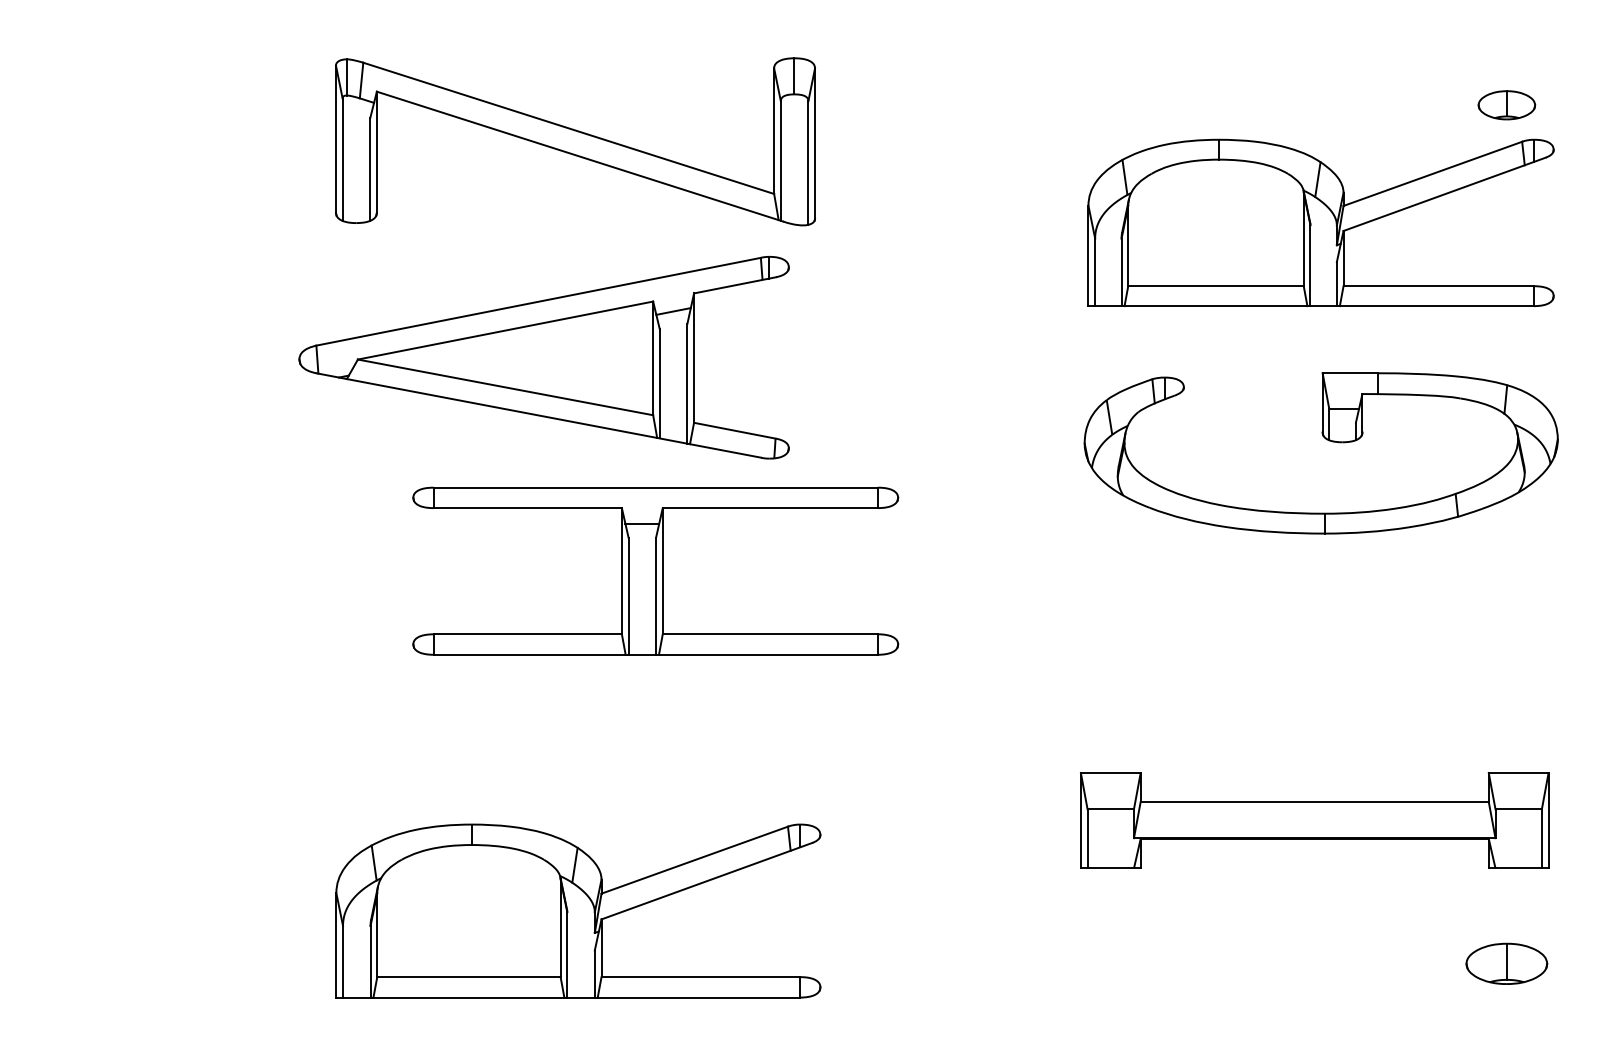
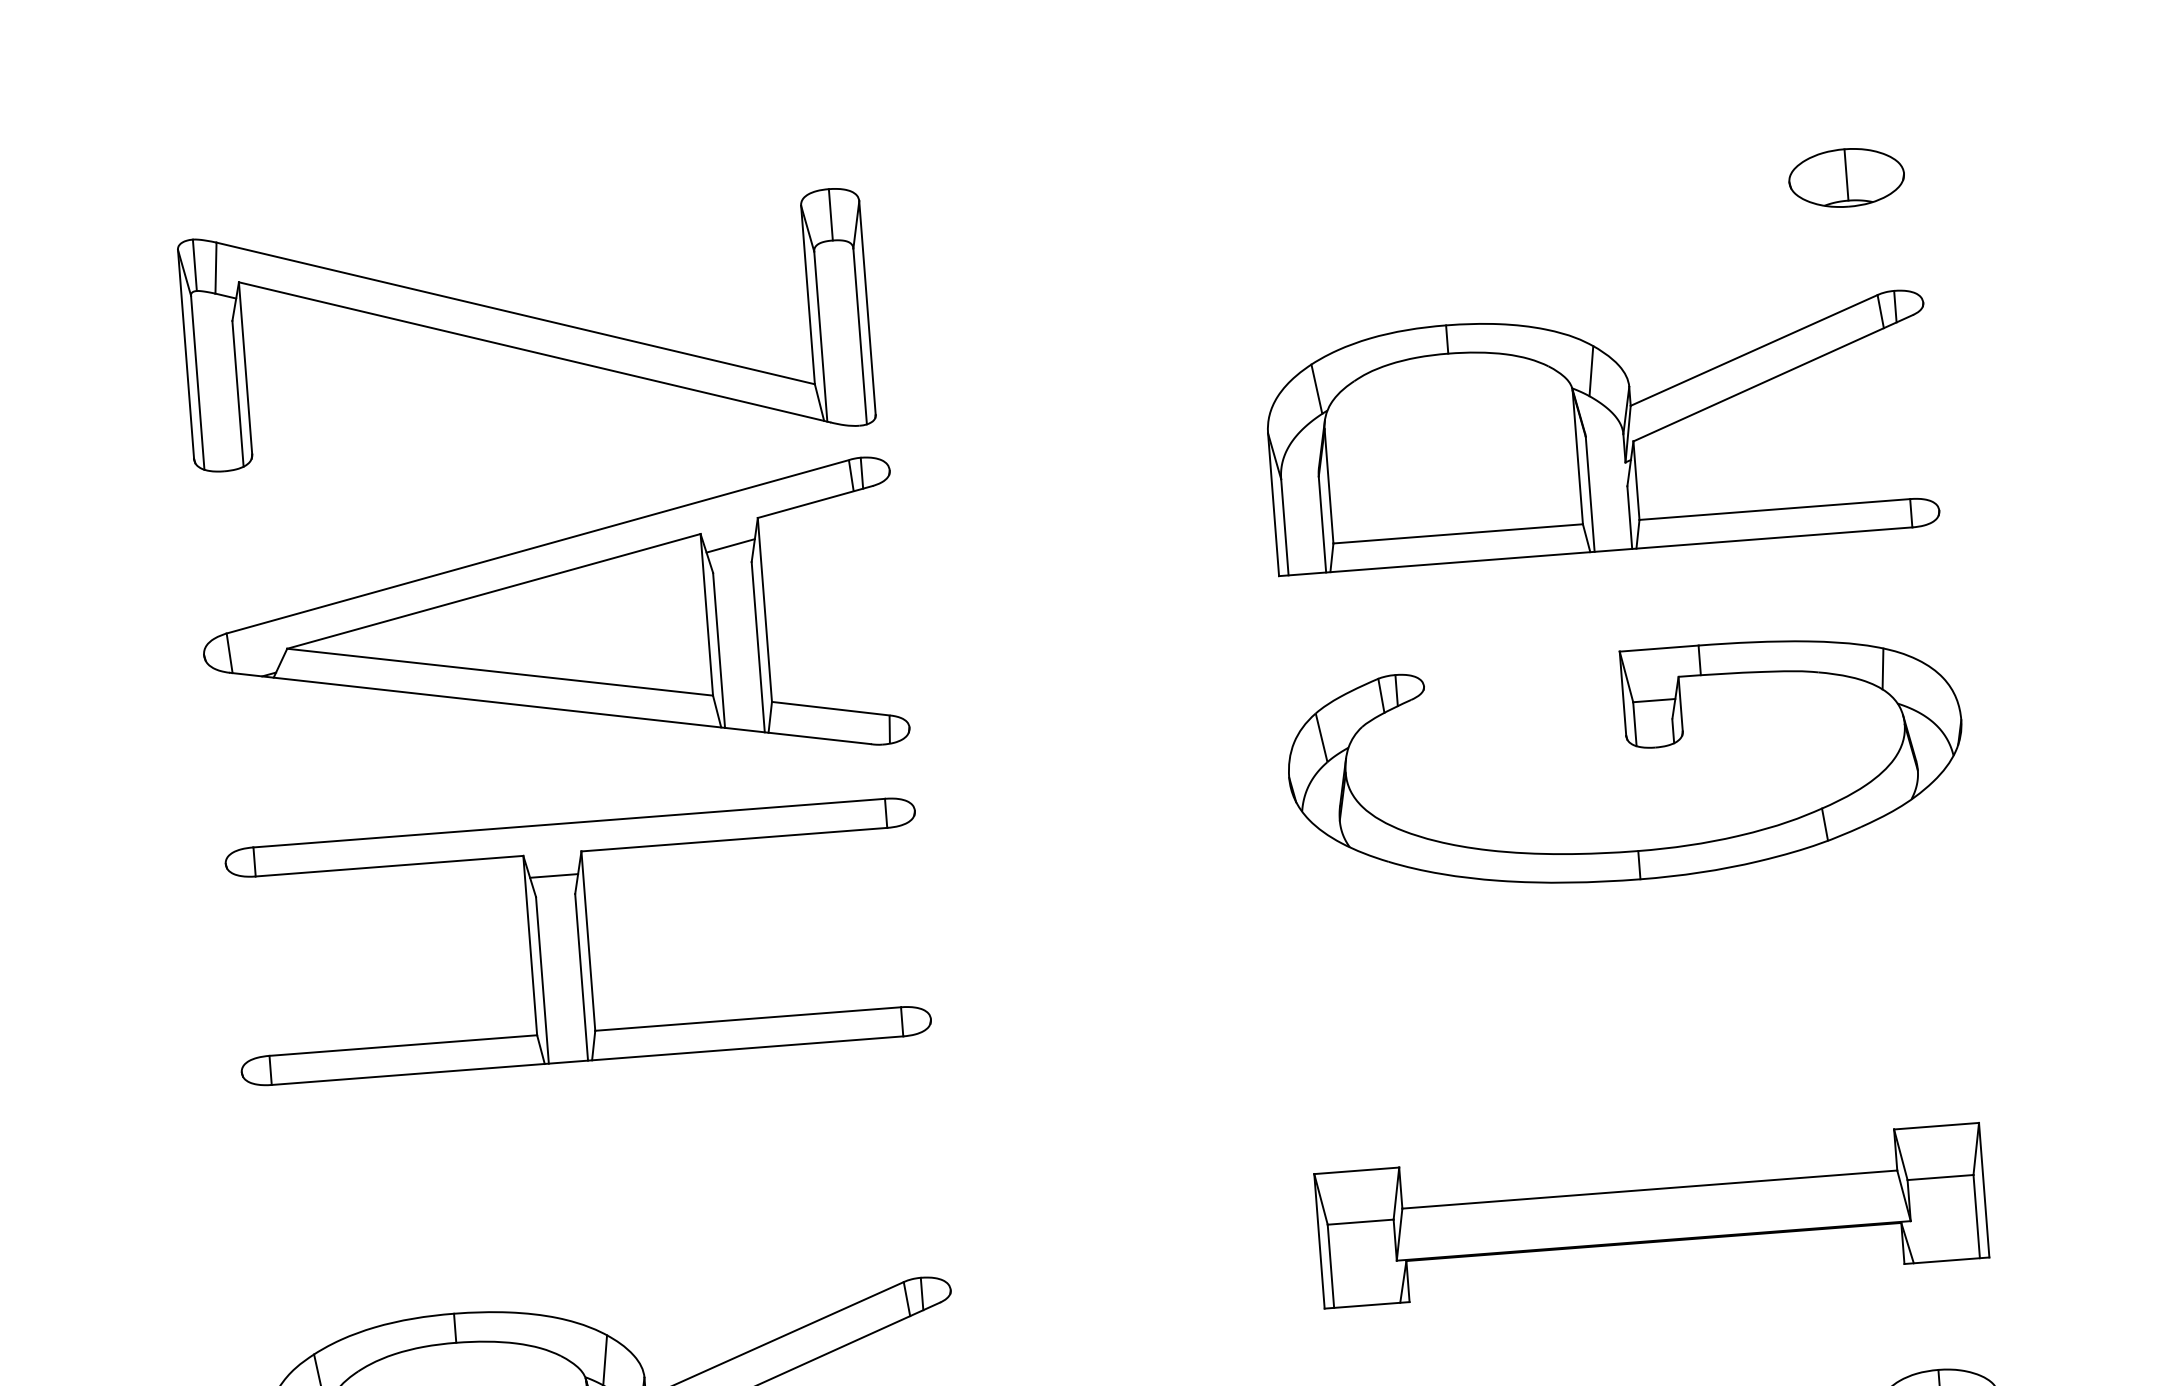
part: (1506, 105) -> (1846, 178), size x1.43
part: (1320, 222) -> (1599, 431), moved
part: (543, 357) -> (550, 625), moved
part: (1327, 440) -> (1633, 746), moved
part: (655, 570) -> (577, 940), moved

